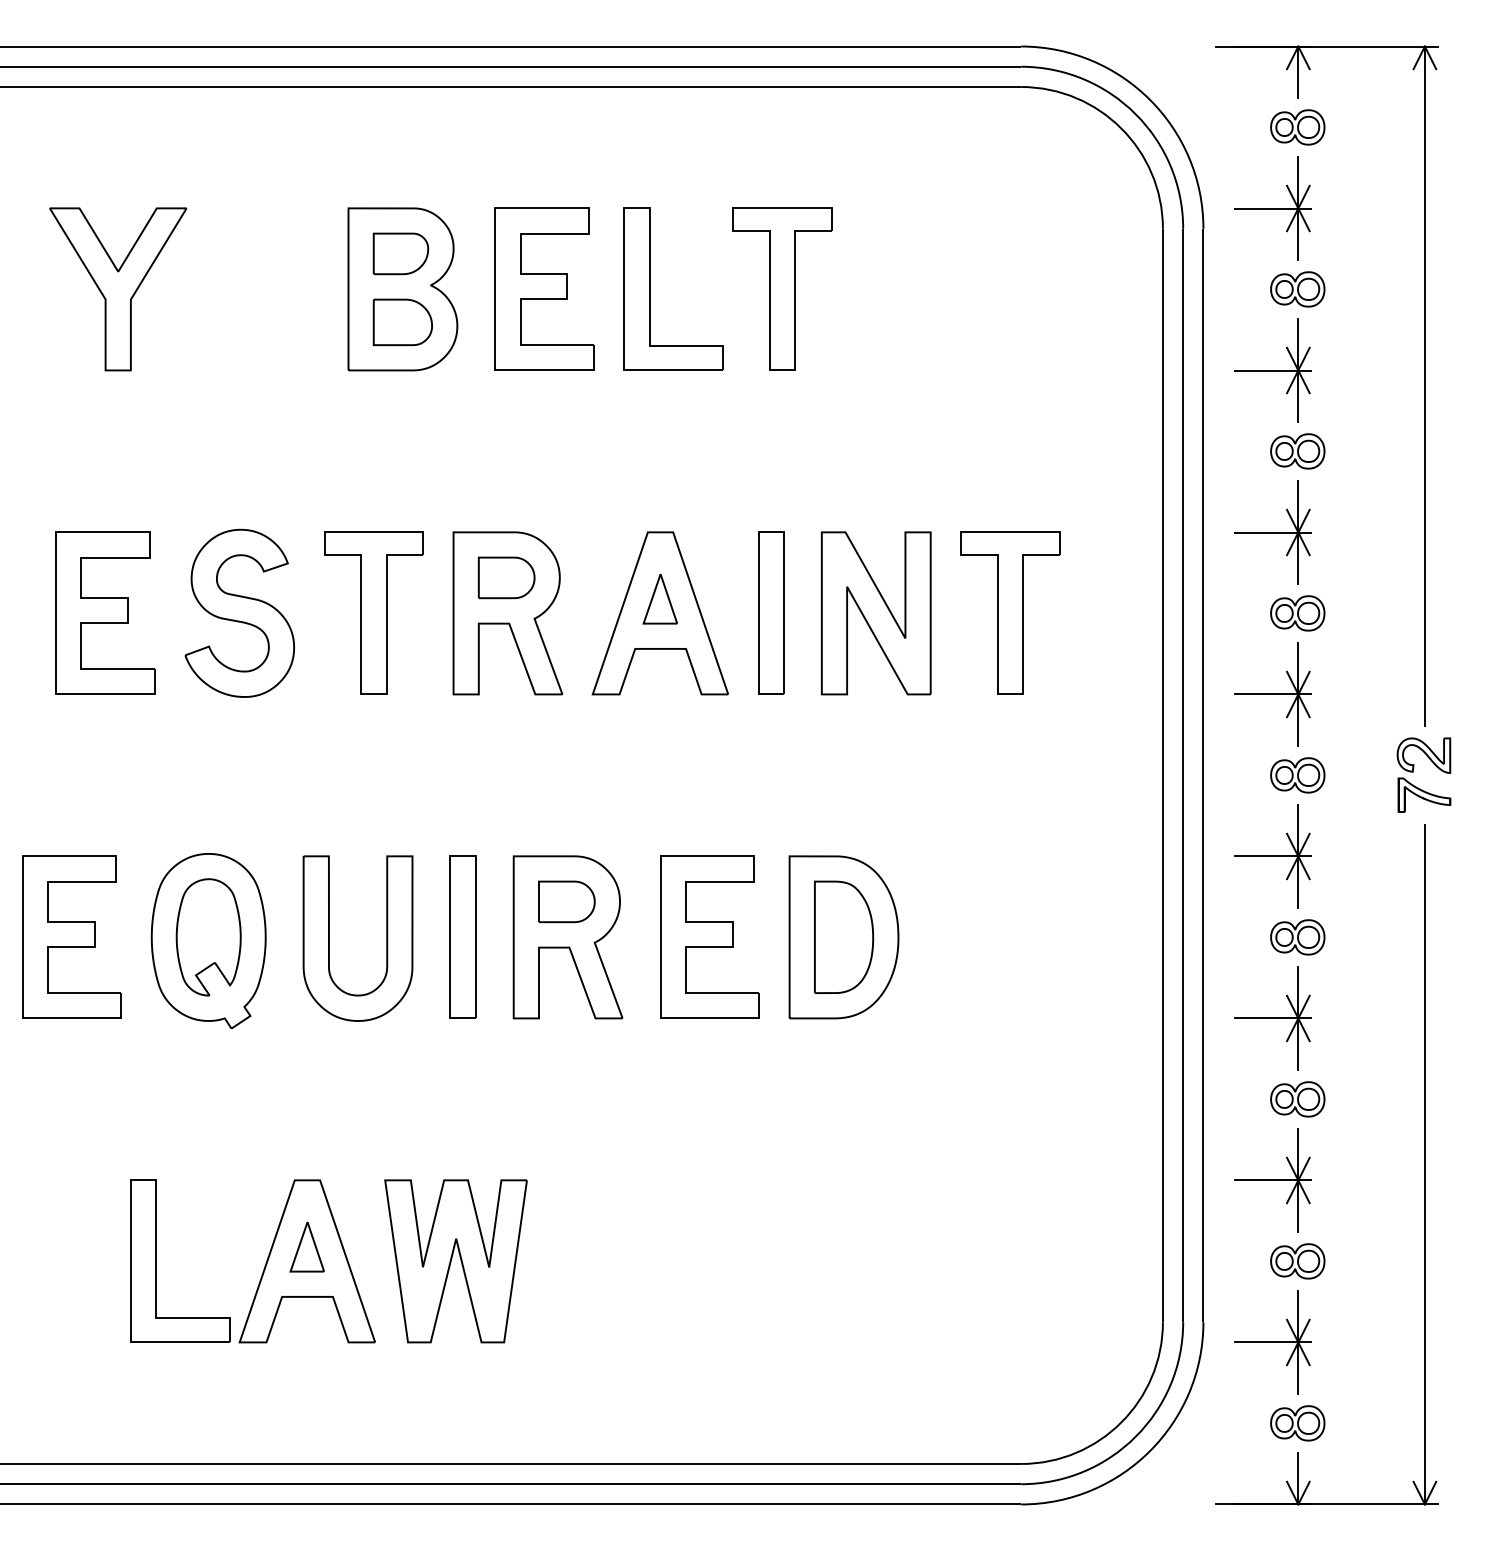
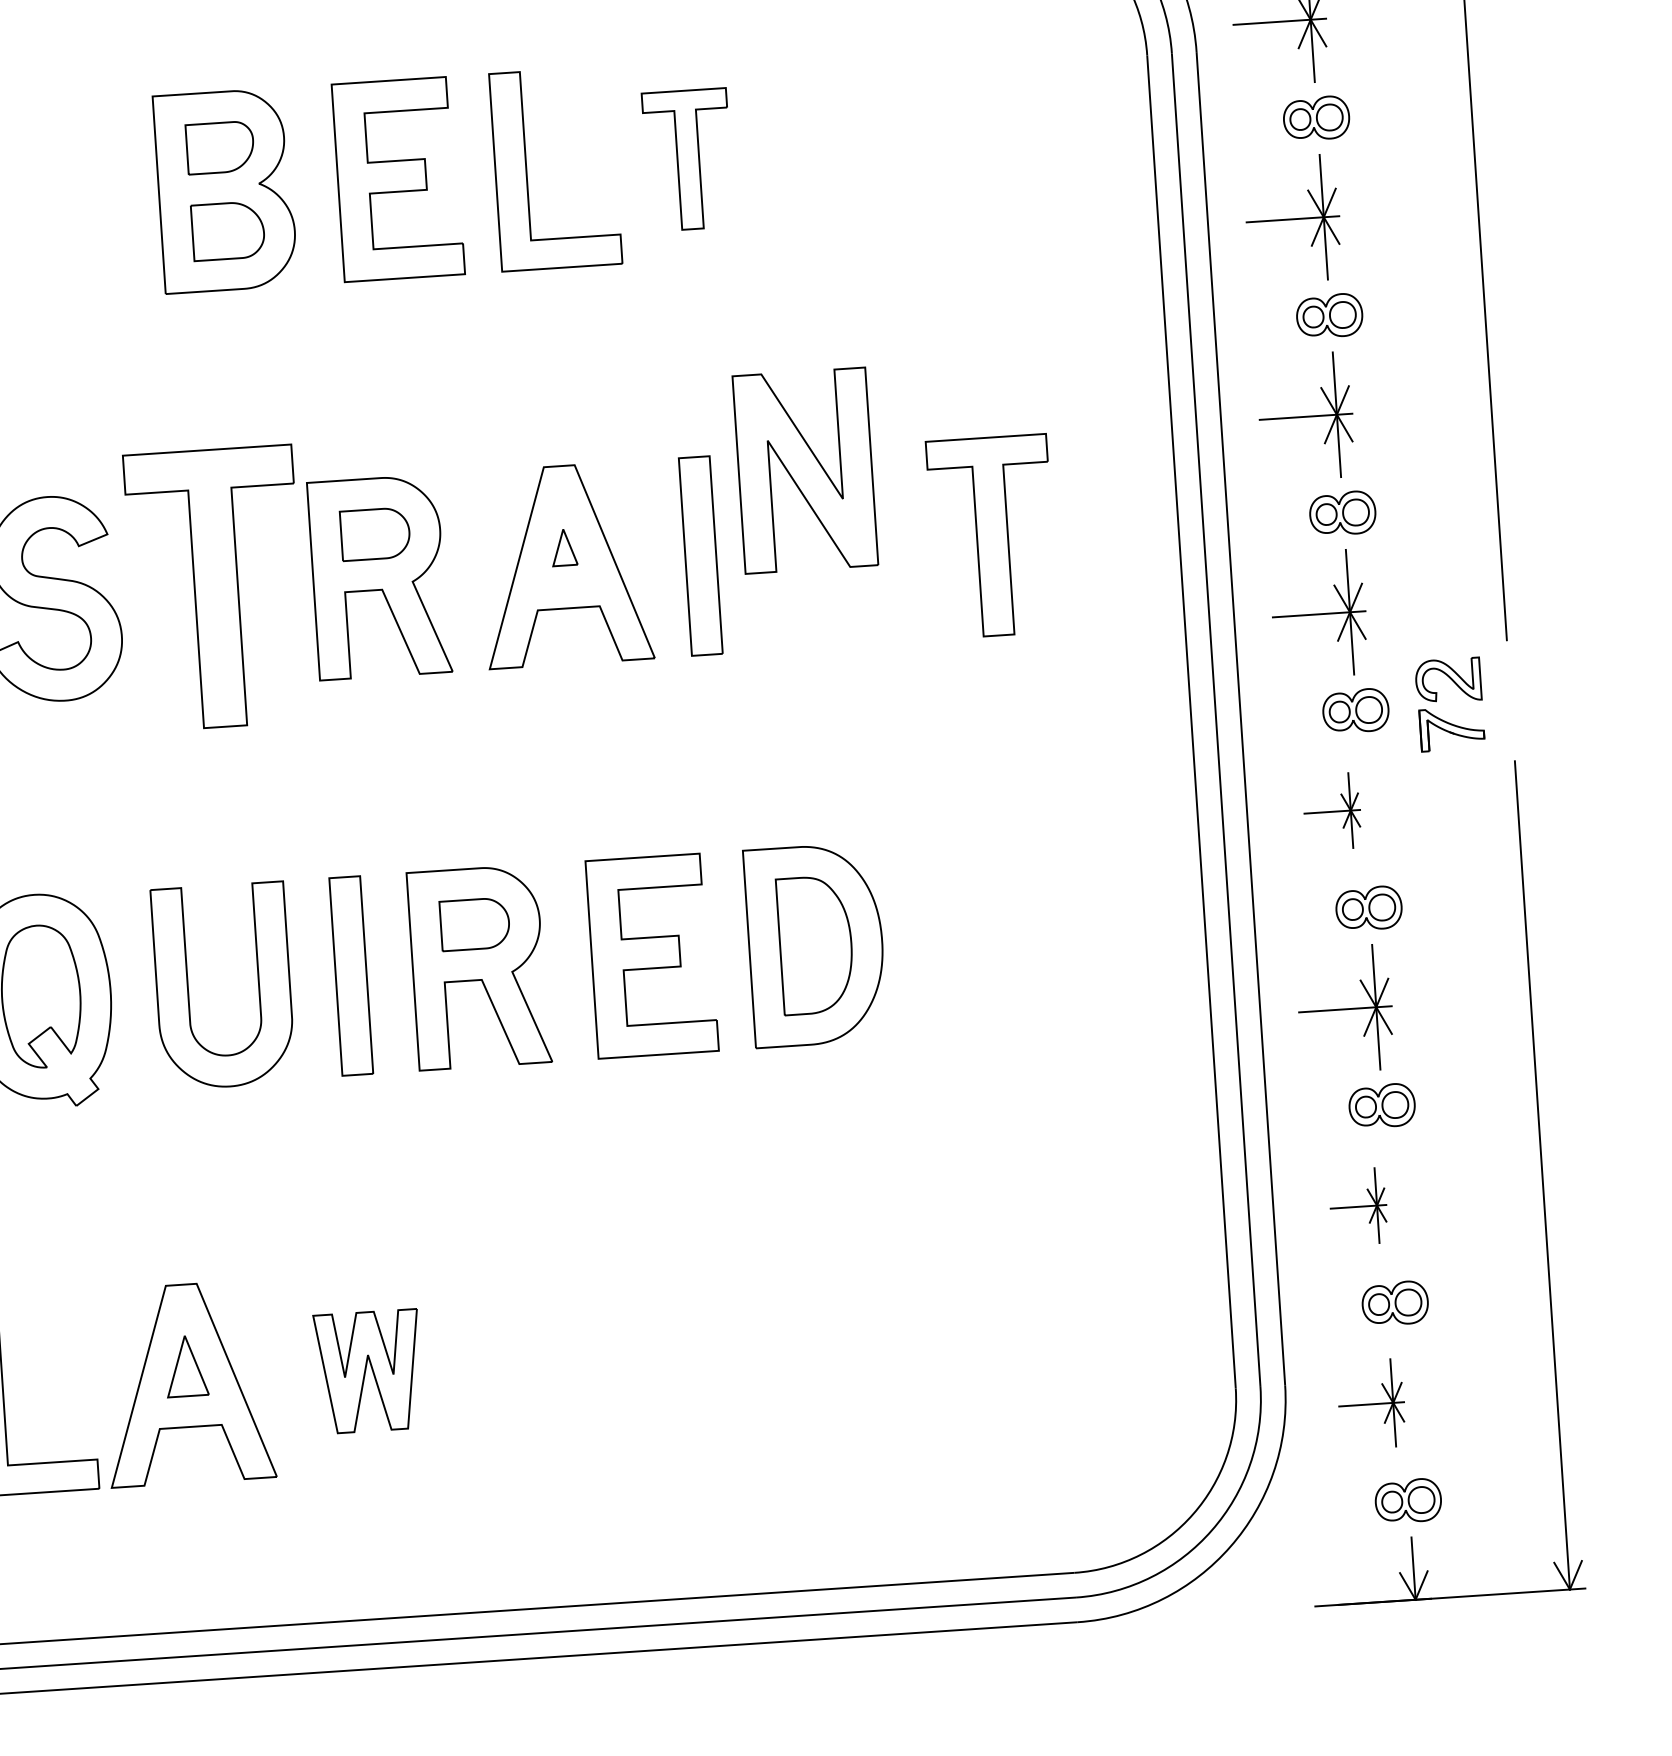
part: (782, 288) -> (688, 159), size x0.7
part: (659, 598) -> (563, 546), size x0.6
part: (373, 612) -> (215, 587), size x1.4
part: (876, 613) -> (805, 470), moved
part: (1413, 772) -> (1437, 702), moved
part: (1272, 856) -> (1331, 811), size x0.6
part: (1272, 1180) -> (1357, 1206), size x0.6
part: (455, 1261) -> (368, 1371), size x0.6
part: (1272, 1342) -> (1371, 1404), size x0.7

